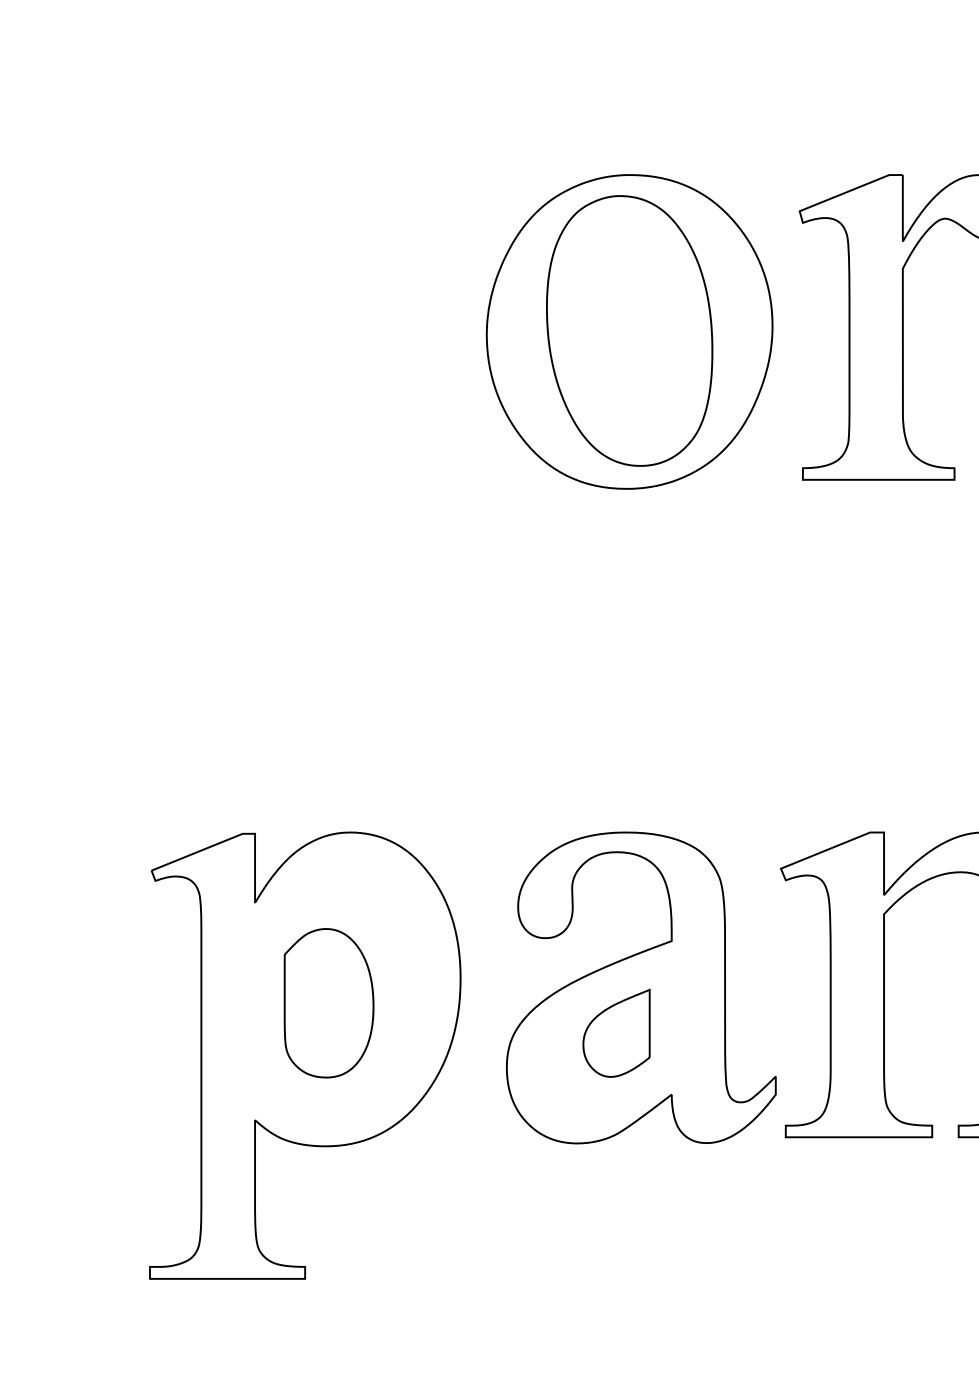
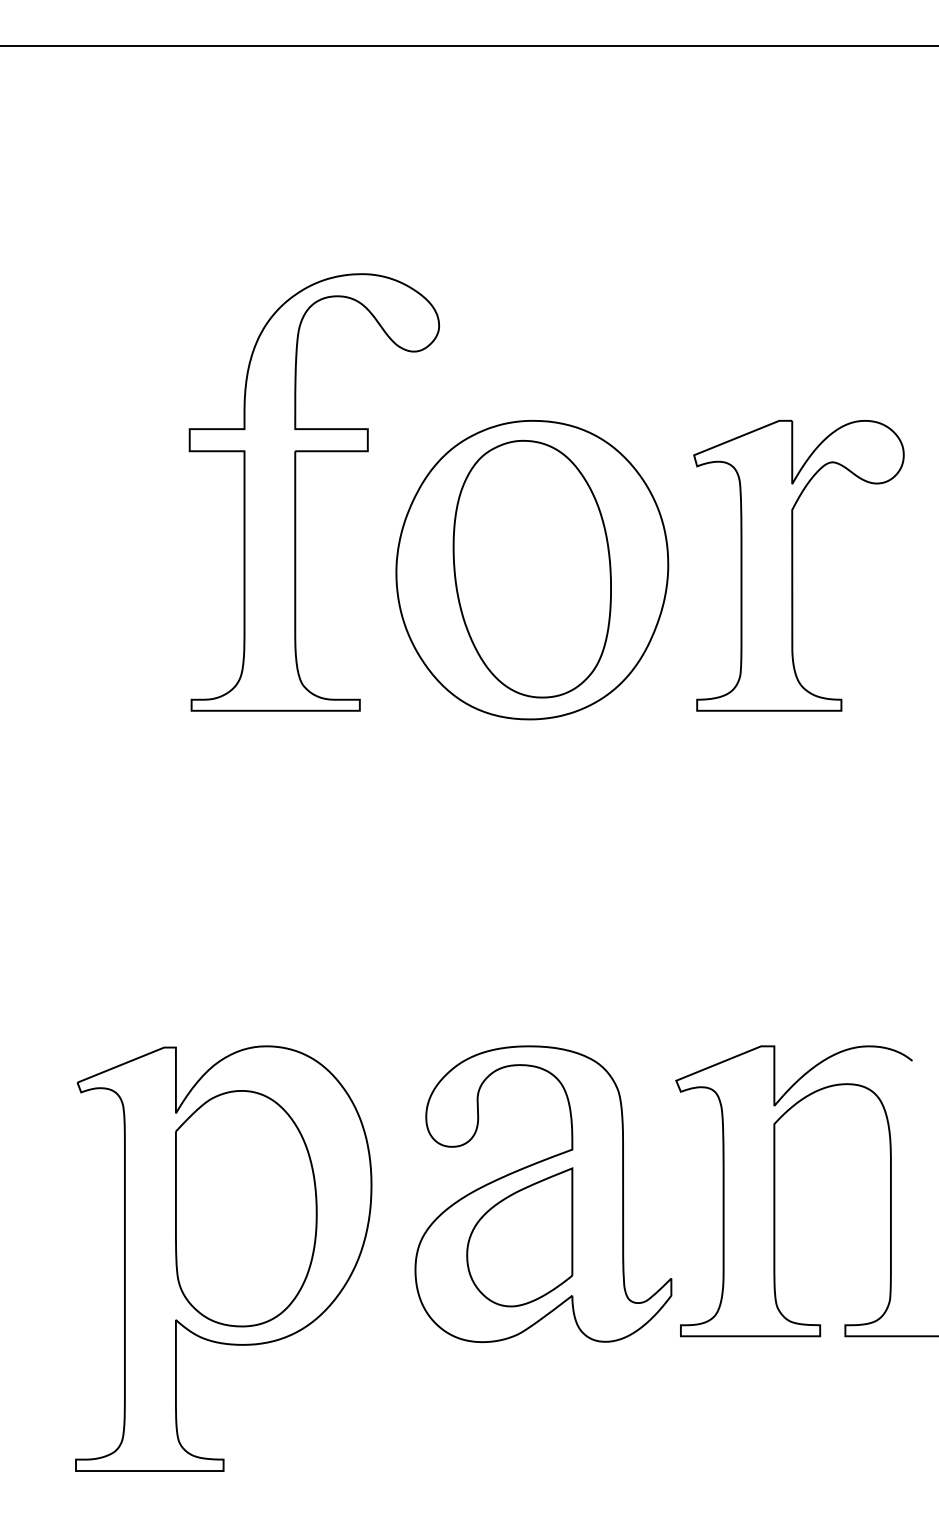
part: (381, 250) -> (296, 492), added
part: (329, 1002) -> (246, 1208), size x1.67
part: (616, 1033) -> (519, 1237), size x1.67

